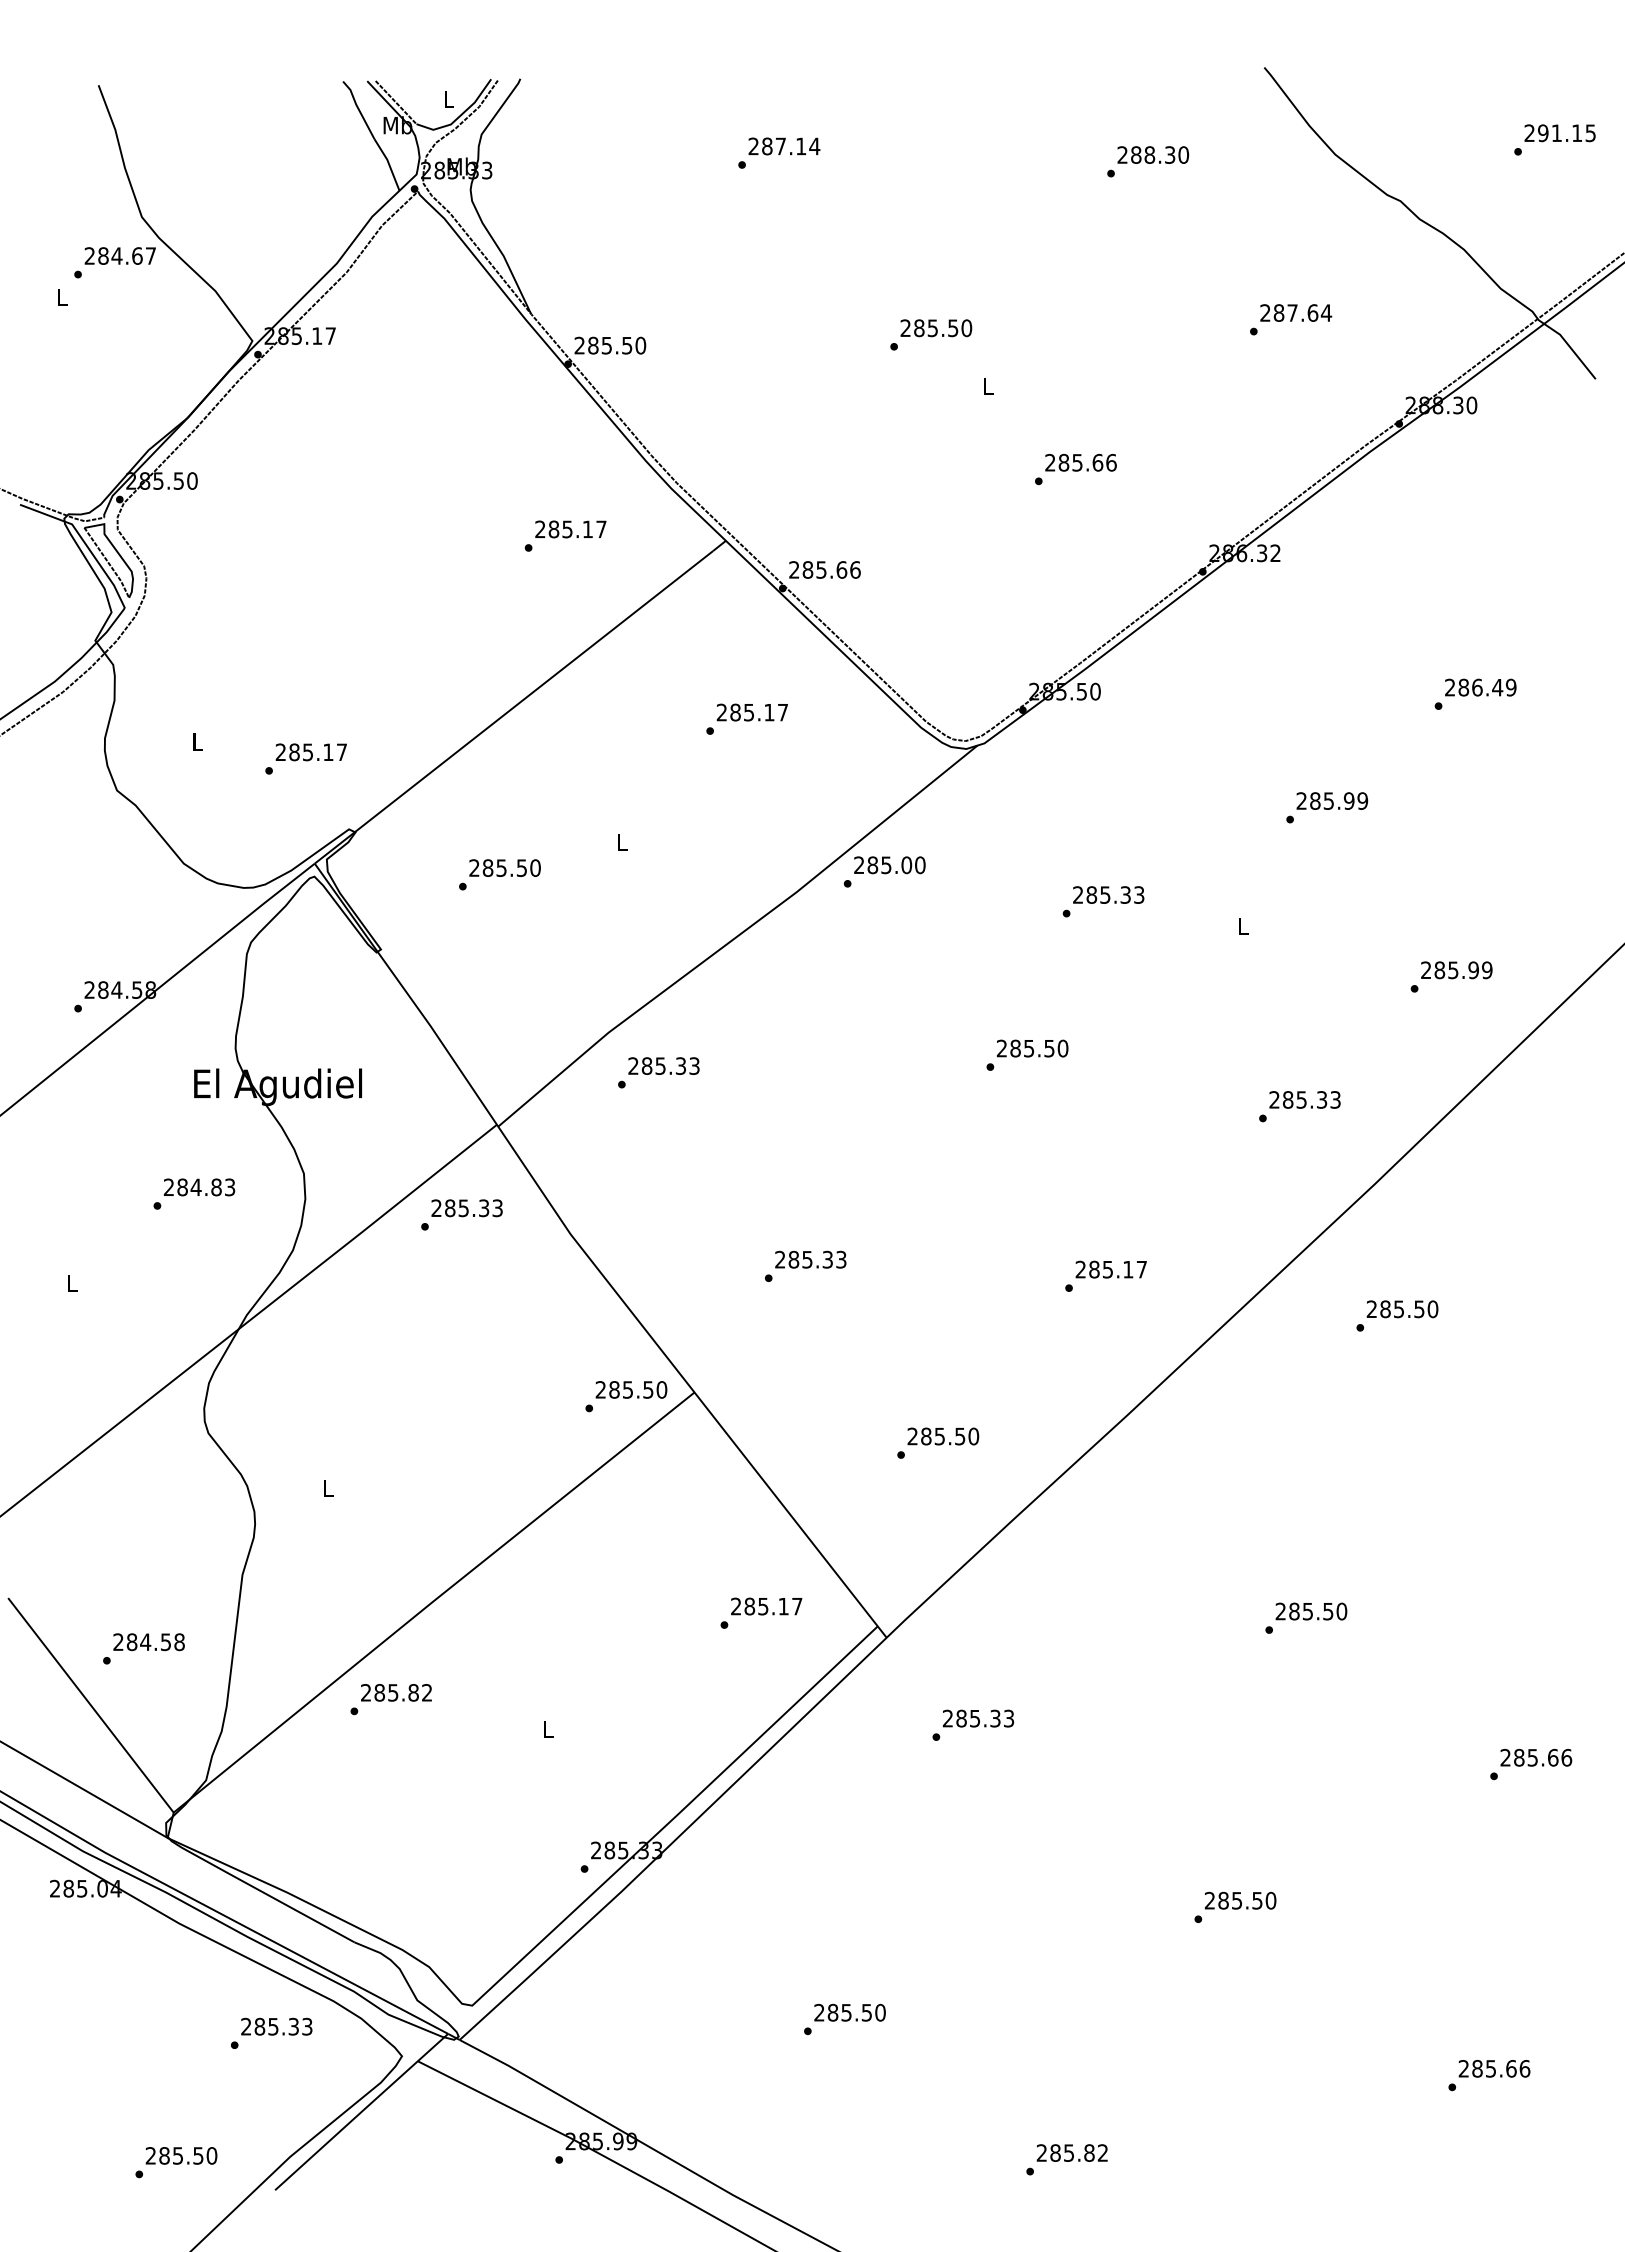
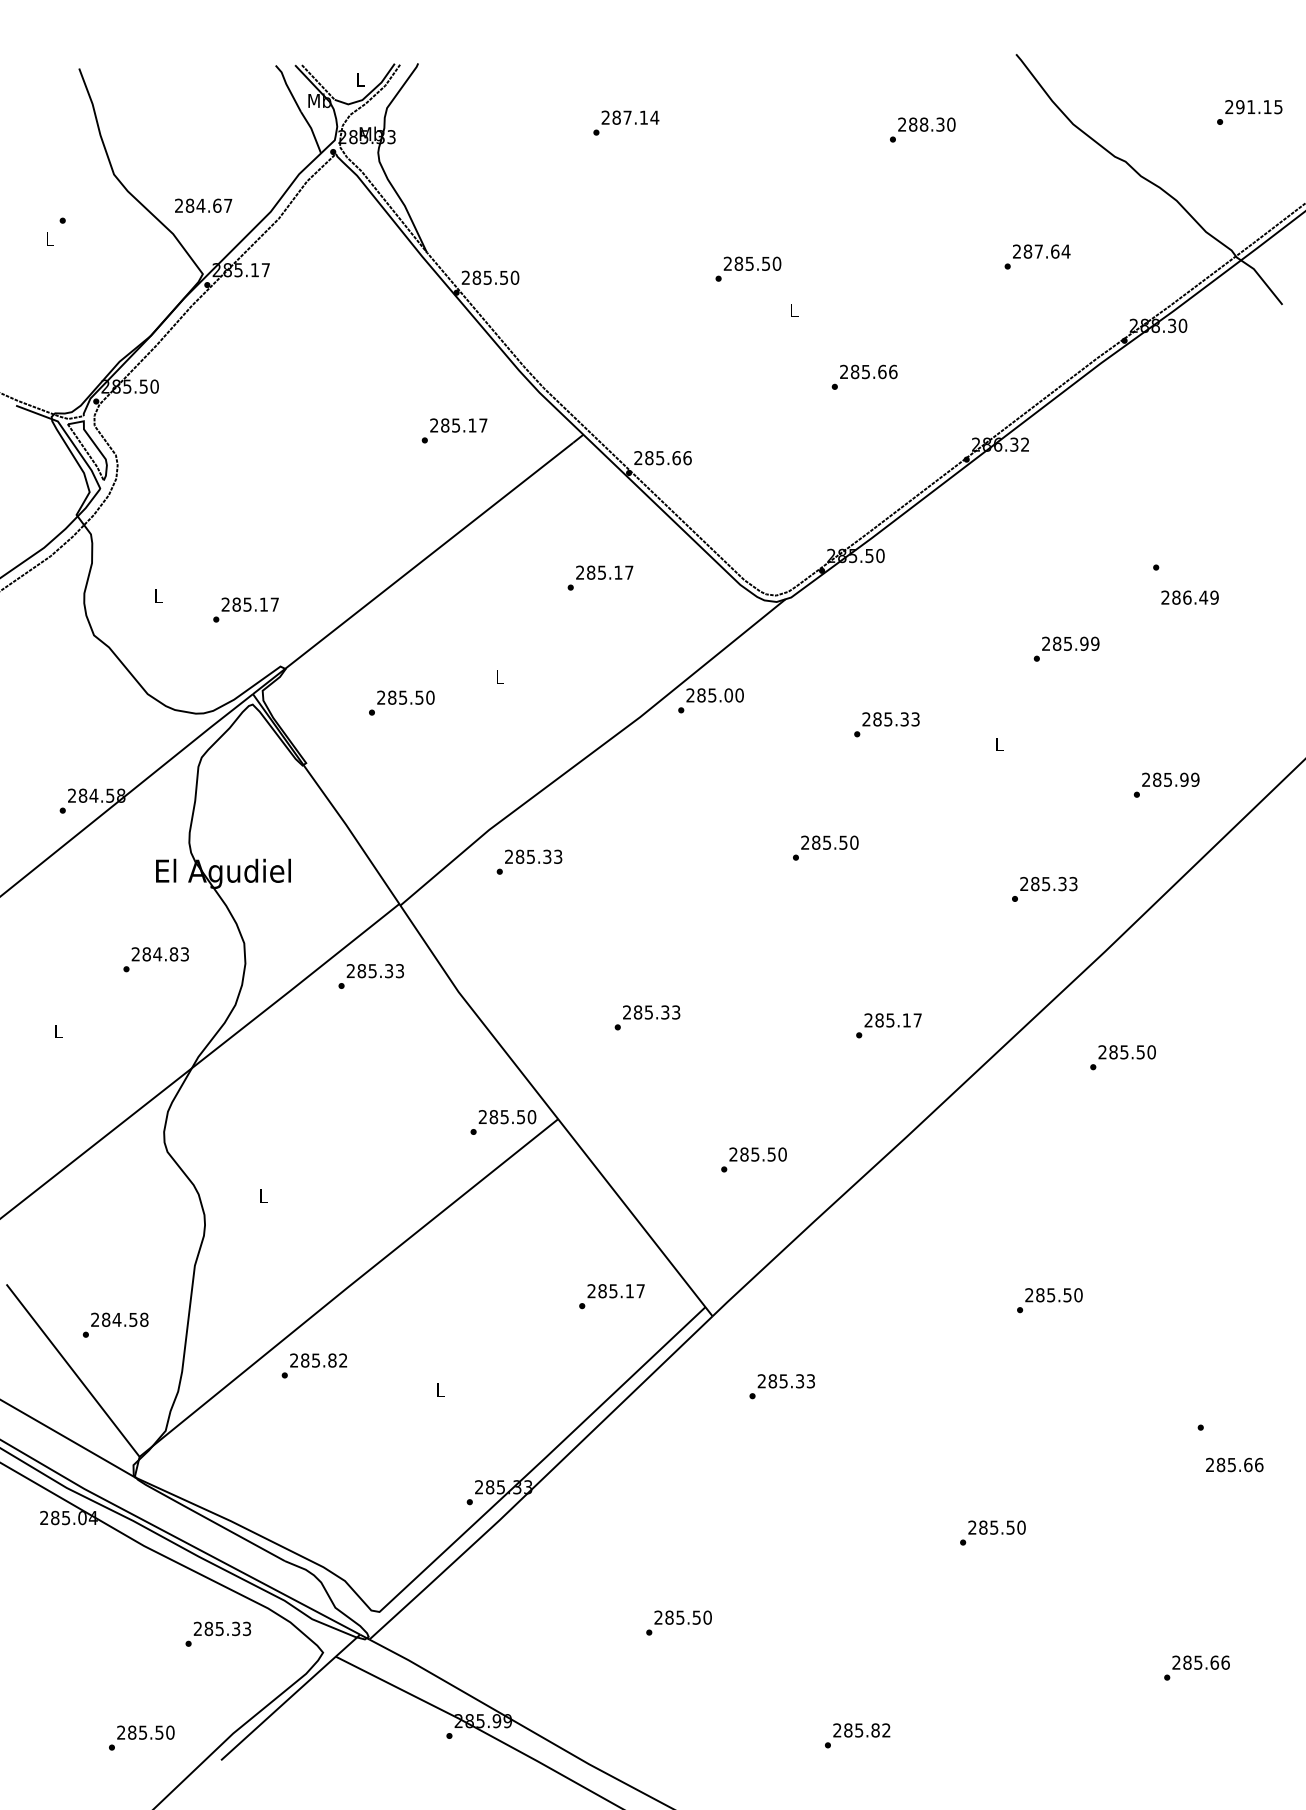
text: (119, 255) -> (202, 205), moved
text: (1480, 687) -> (1189, 597), moved
text: (1536, 1757) -> (1234, 1464), moved

